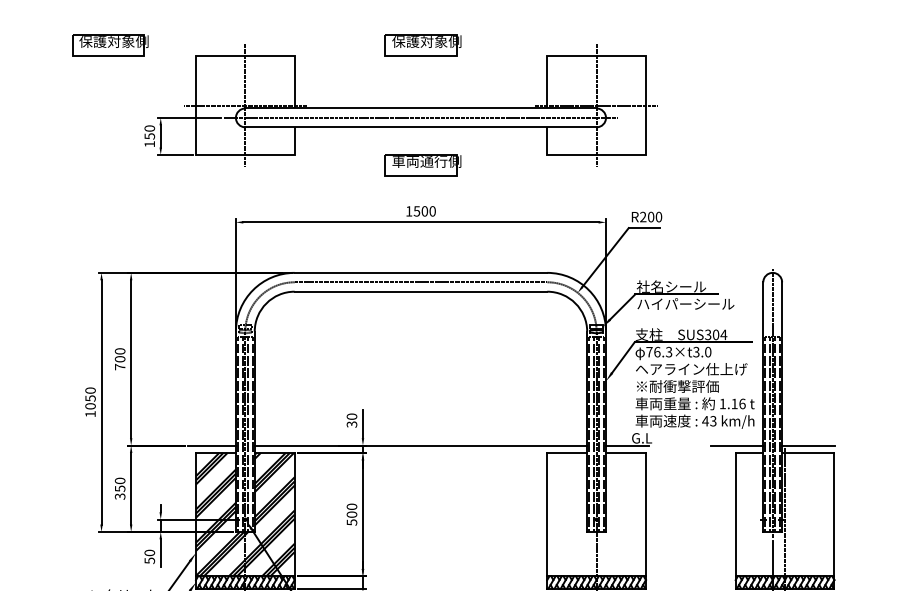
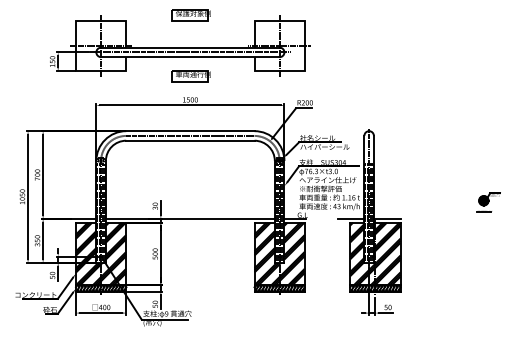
part: (108, 45) -> (31, 15), removed
hatch: (596, 513) -> (279, 253), added
hatch: (785, 513) -> (375, 253), added

